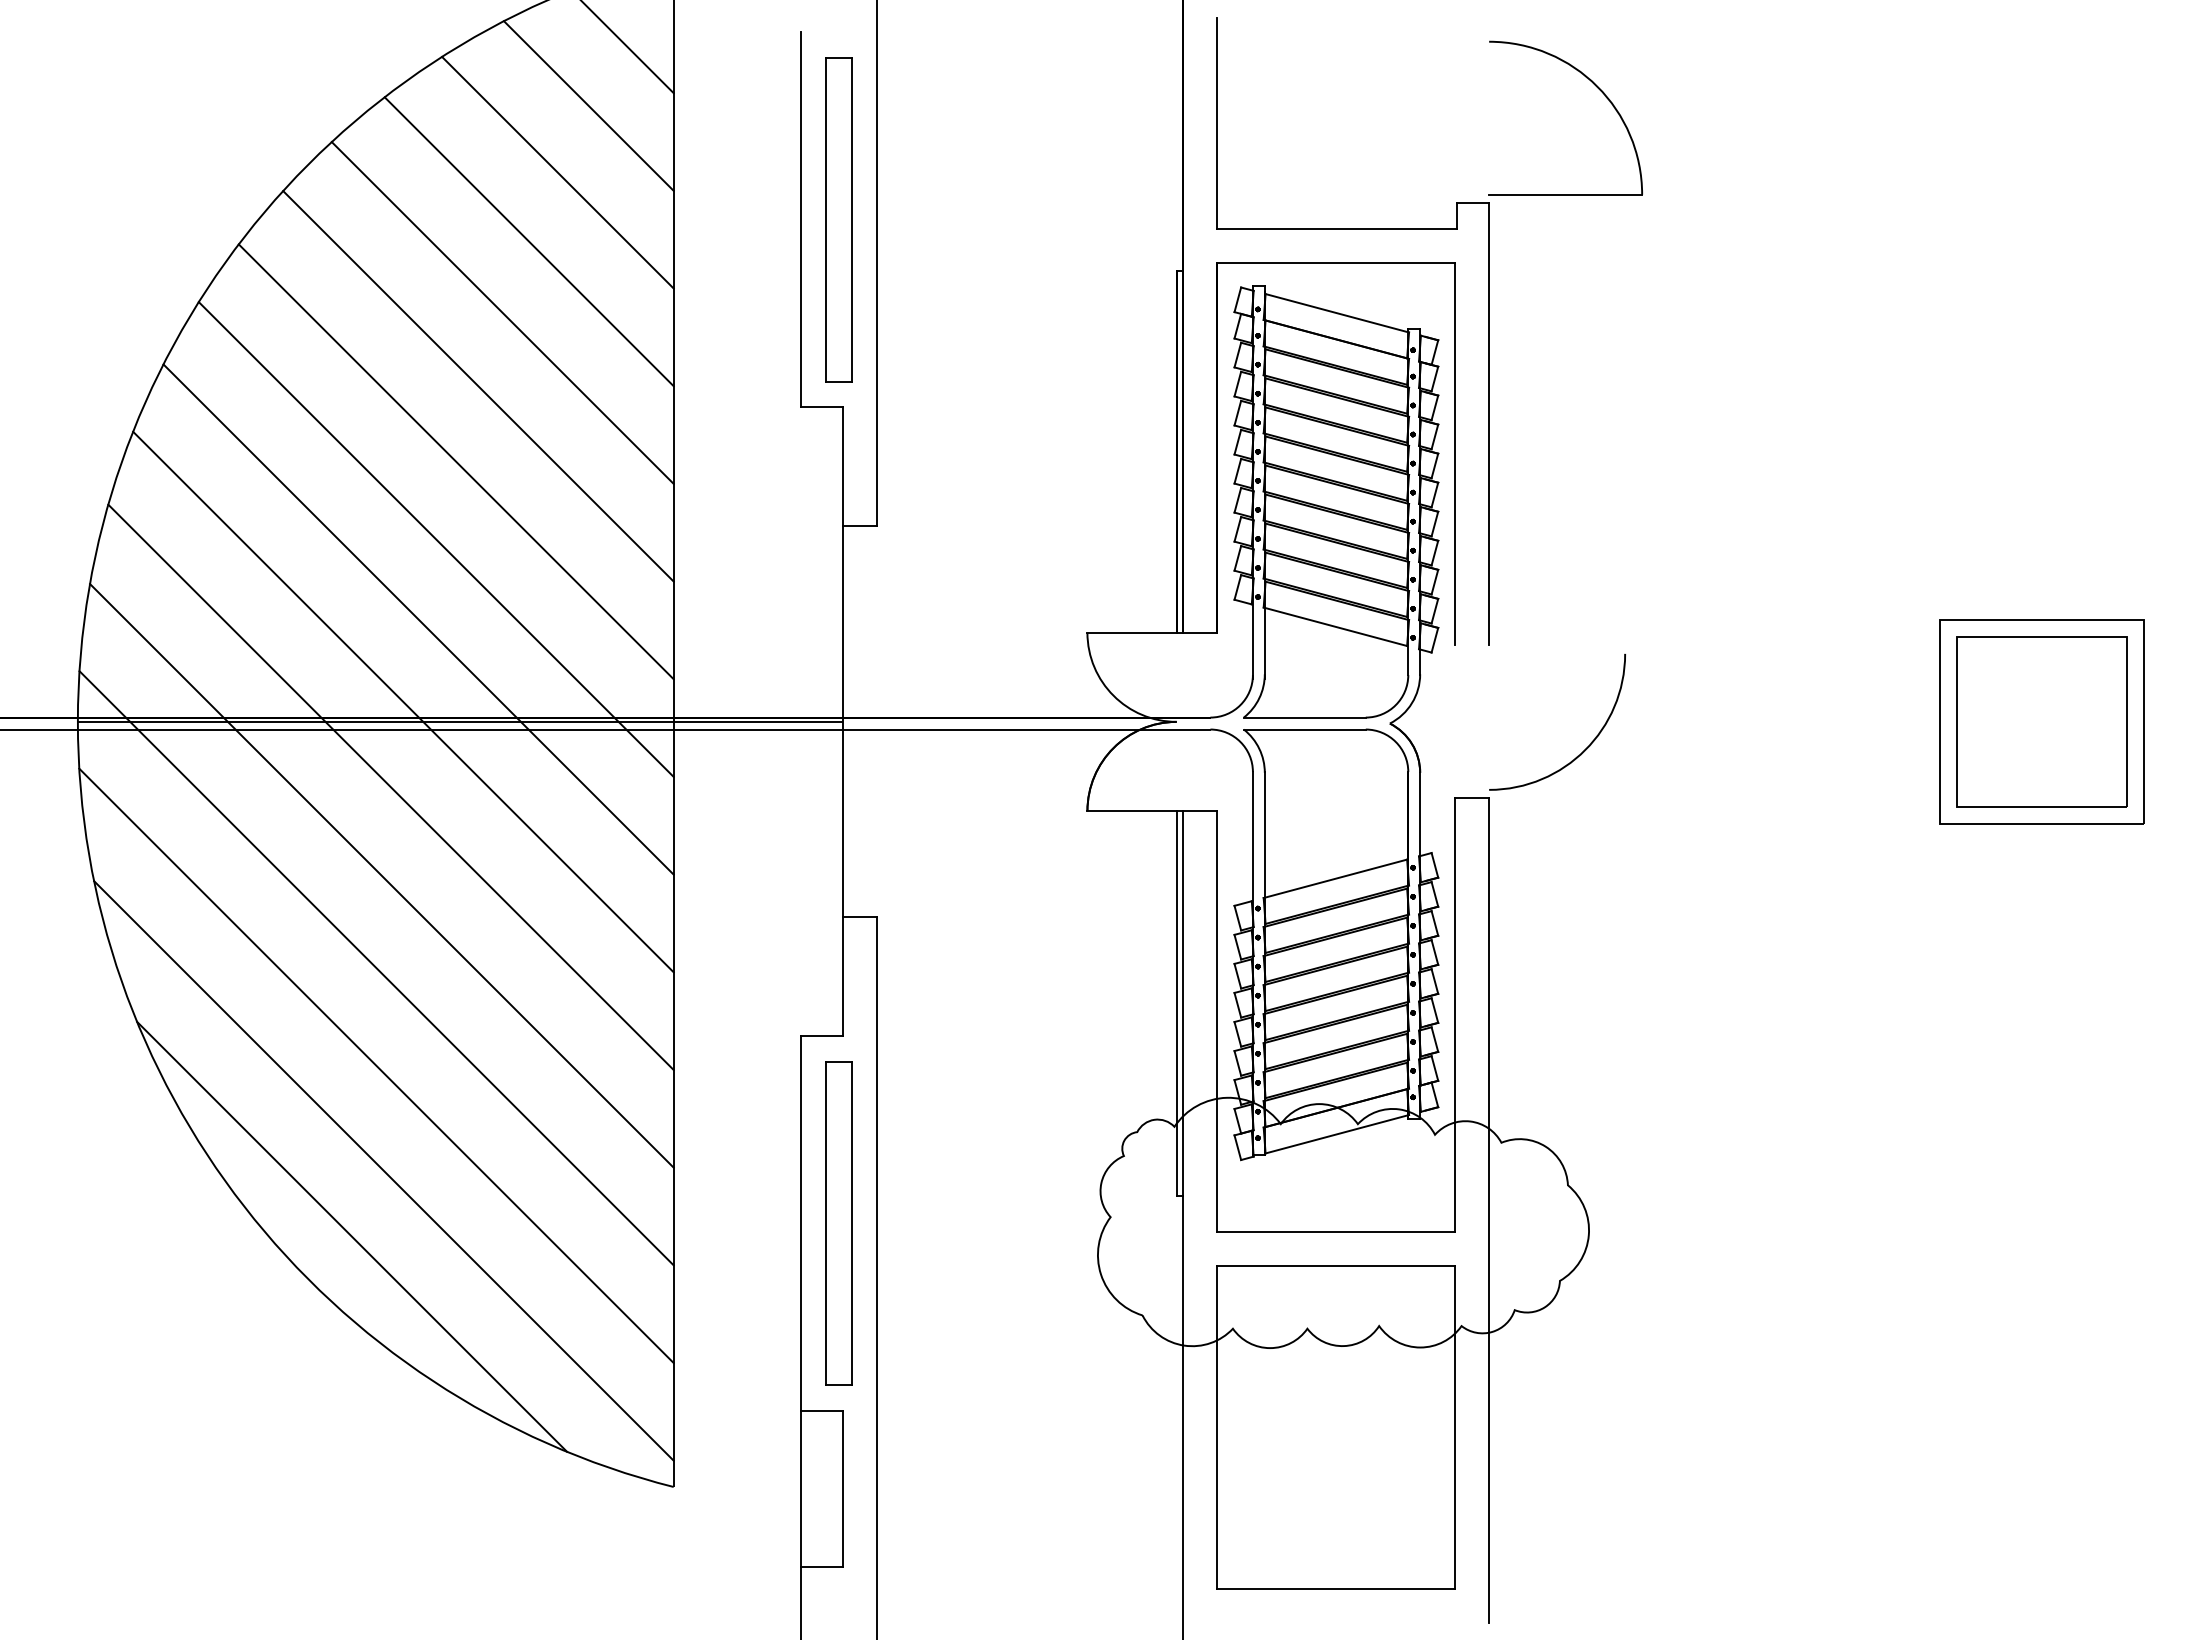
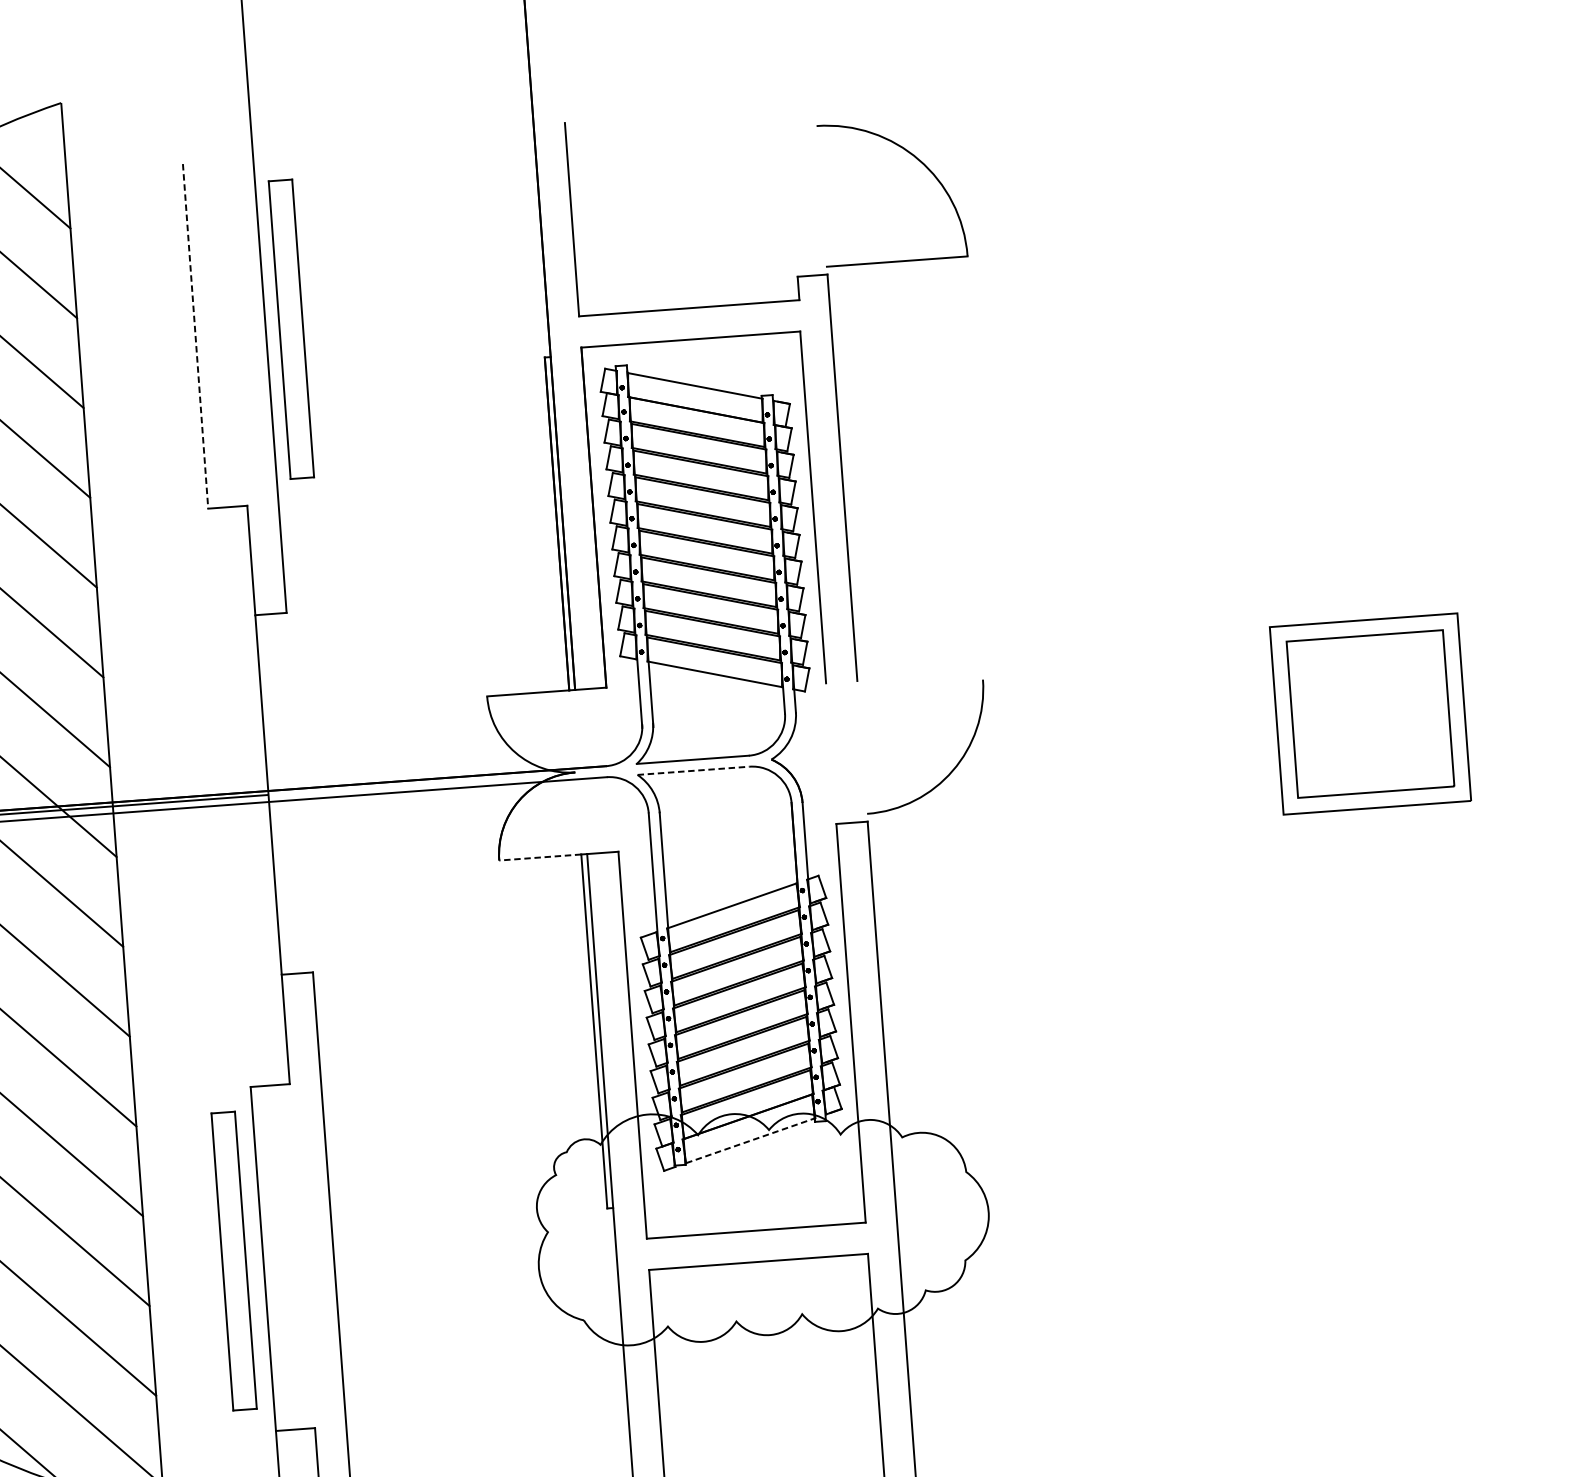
part: (838, 219) -> (291, 328), moved
line: (800, 220) -> (195, 336), solid -> dashed
line: (1304, 729) -> (693, 770), solid -> dashed
line: (1132, 811) -> (540, 857), solid -> dashed
line: (1337, 1134) -> (750, 1140), solid -> dashed
part: (838, 1223) -> (233, 1261), moved

